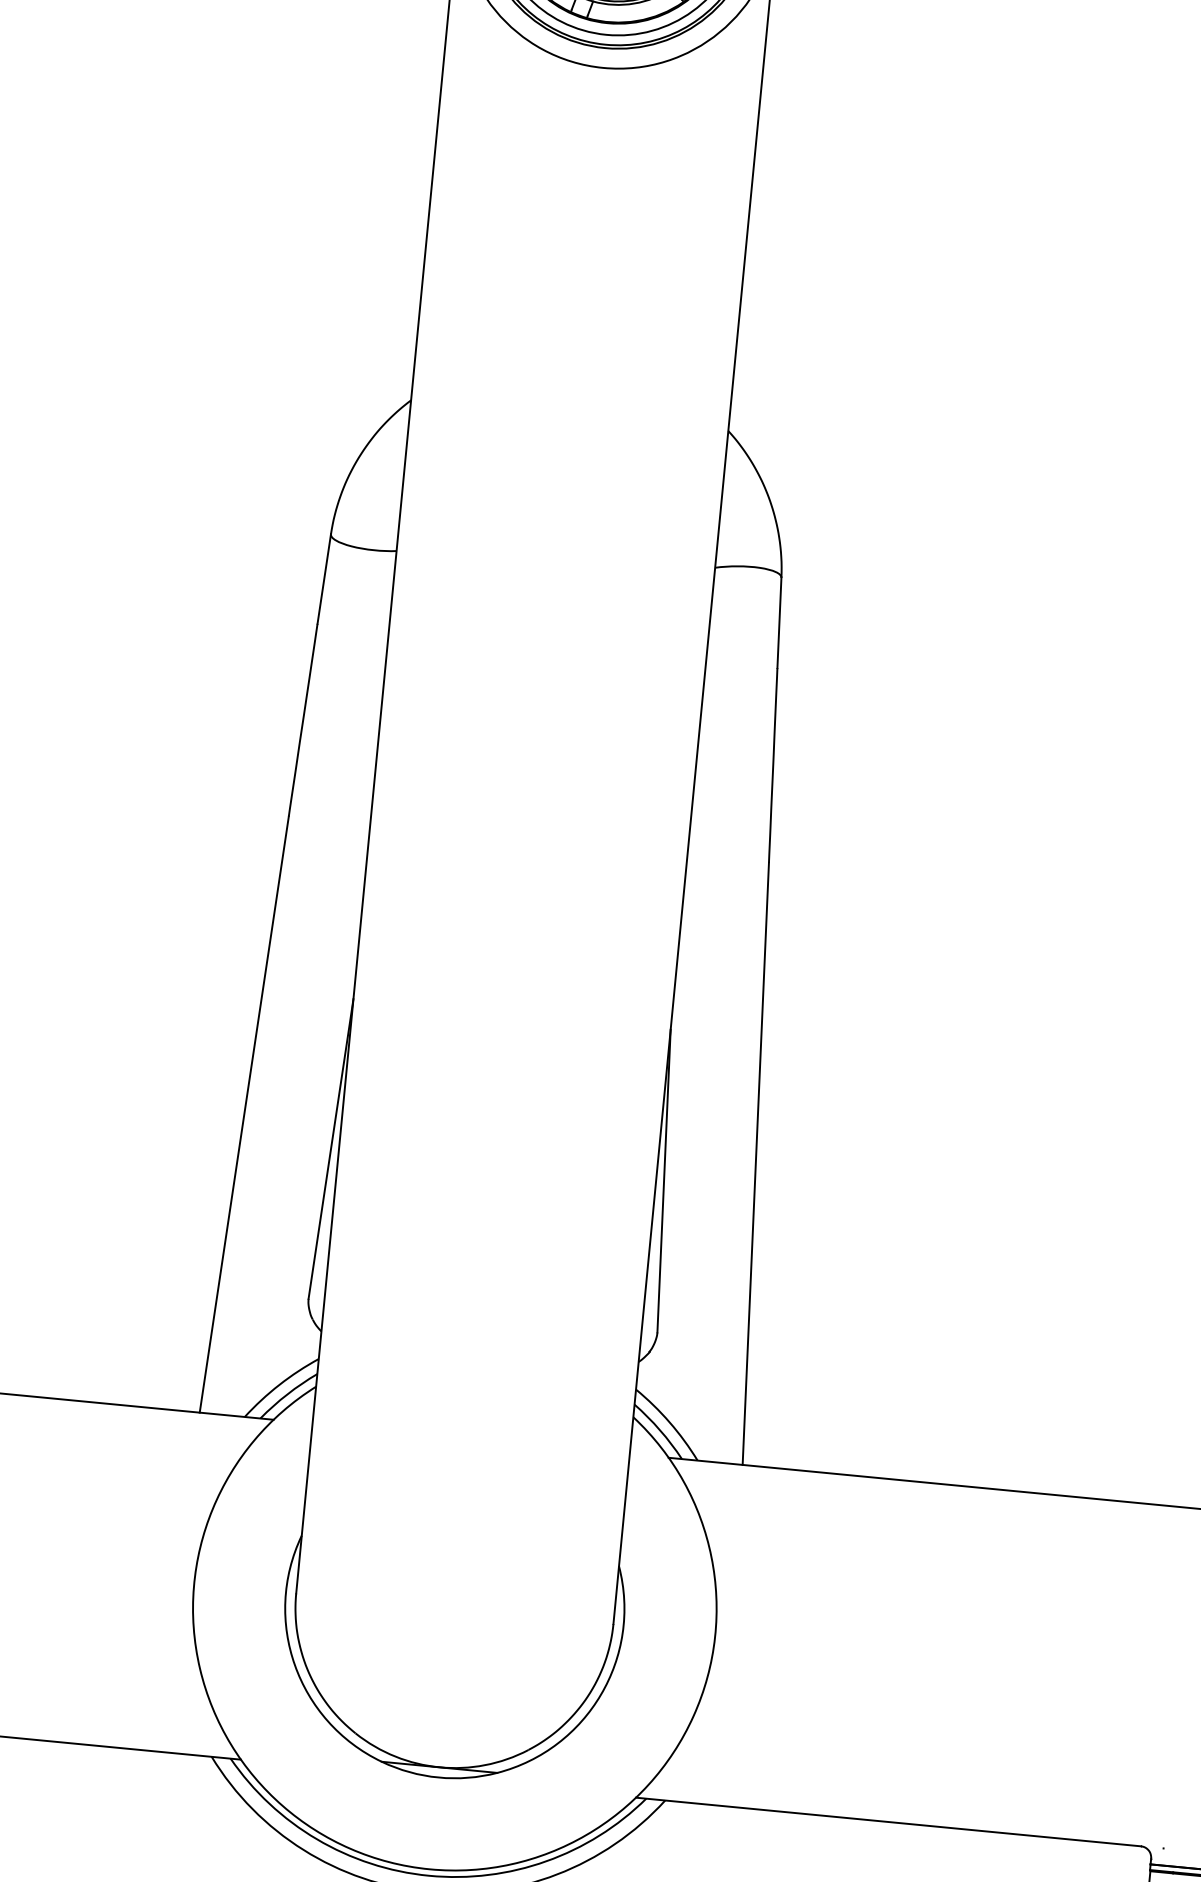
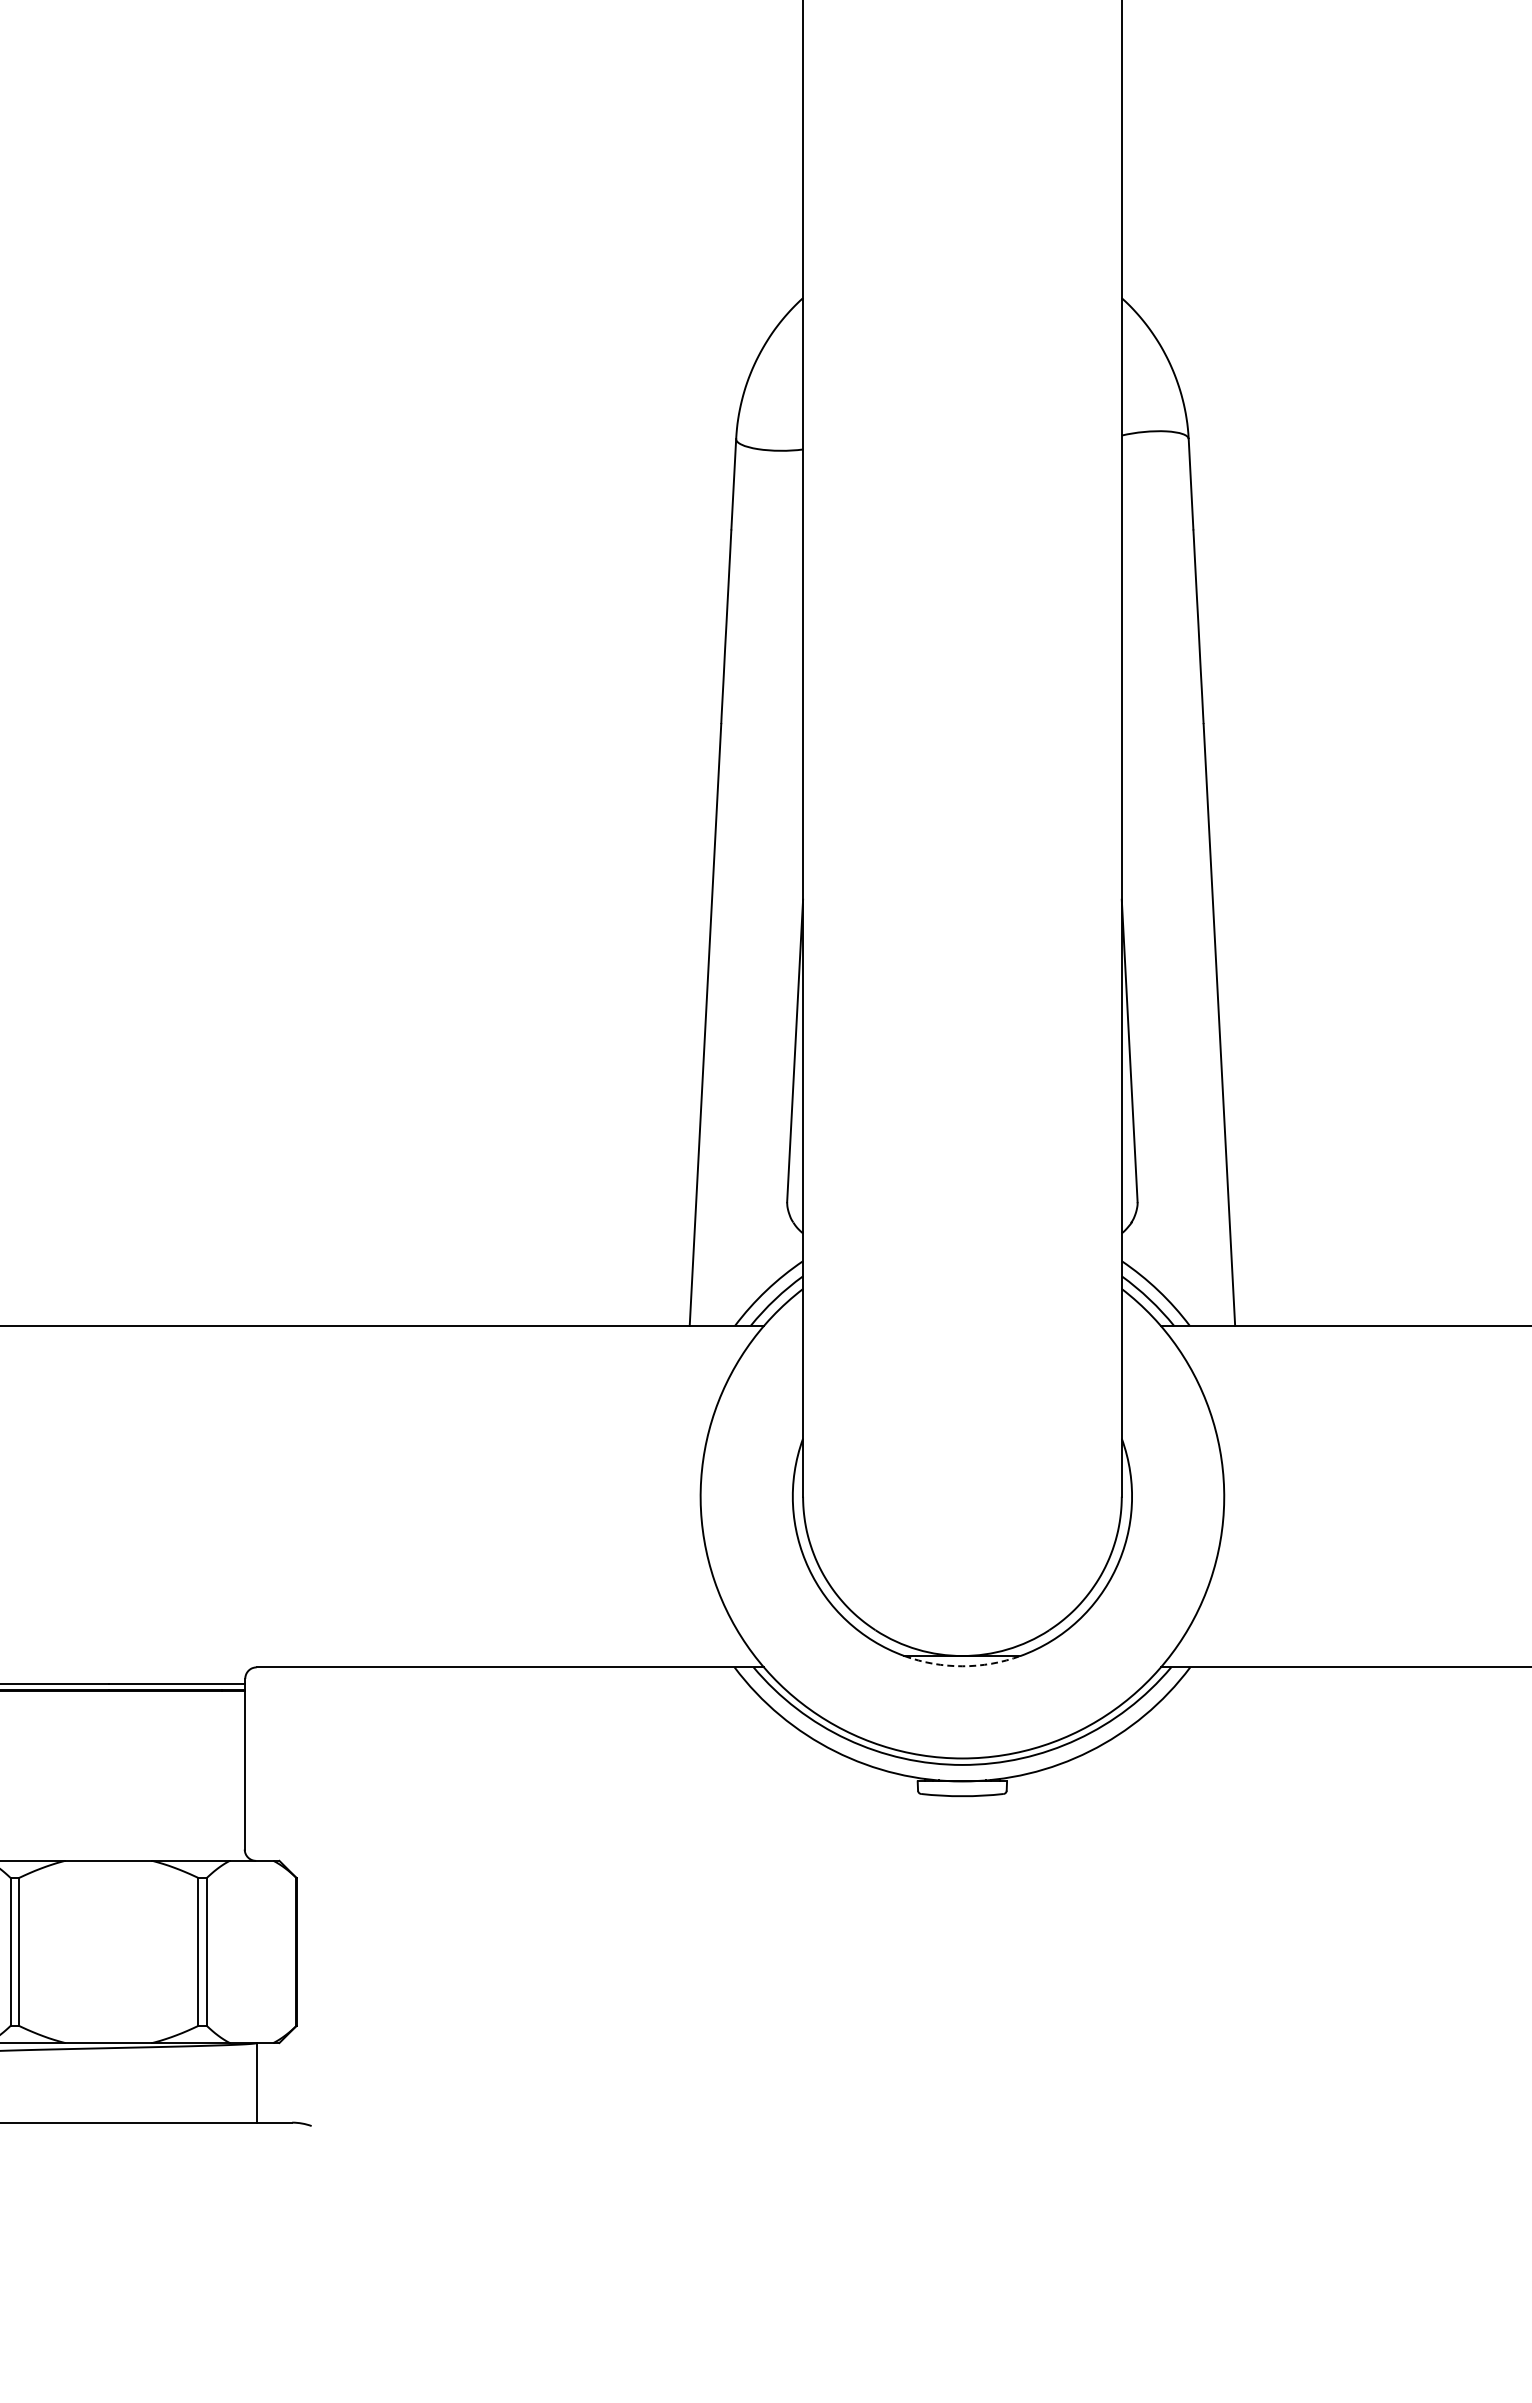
arc: (438, 1777) -> (962, 1666), solid -> dashed

